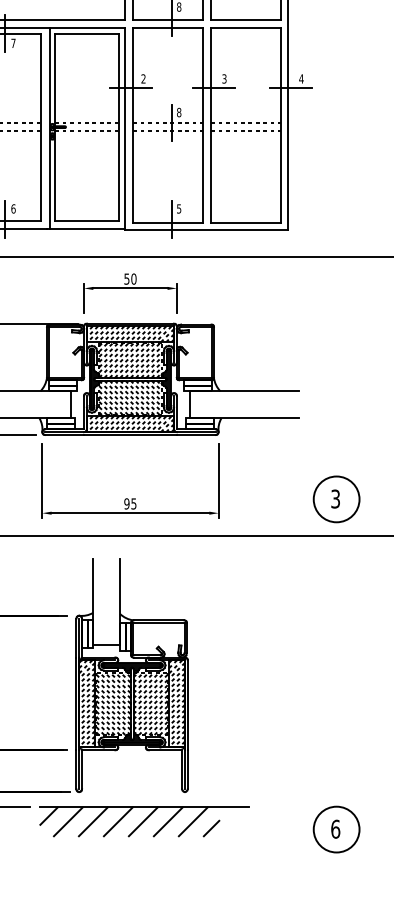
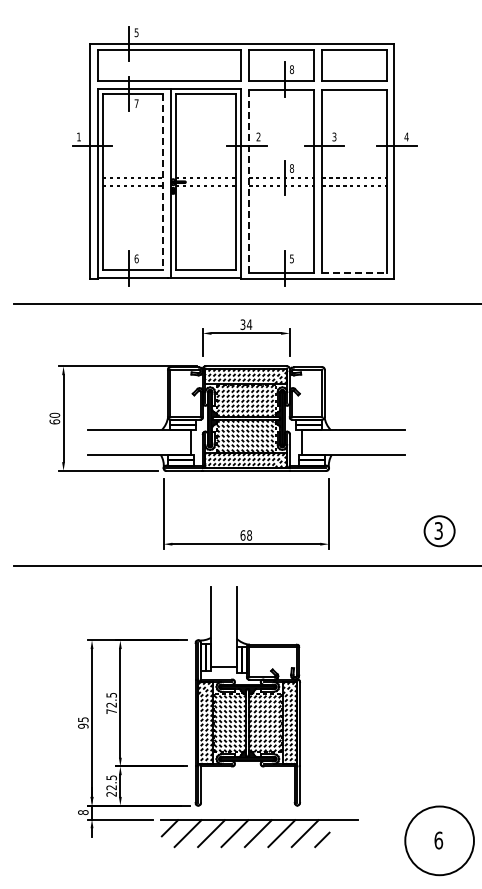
line: (133, 126) -> (249, 181), solid -> dashed
line: (41, 127) -> (162, 182), solid -> dashed
line: (245, 223) -> (354, 272), solid -> dashed
text: (130, 278) -> (246, 324), 50 -> 34
circle: (336, 498) -> (439, 530), size x0.7
text: (130, 503) -> (246, 535), 95 -> 68
circle: (336, 829) -> (439, 840), size x1.6

